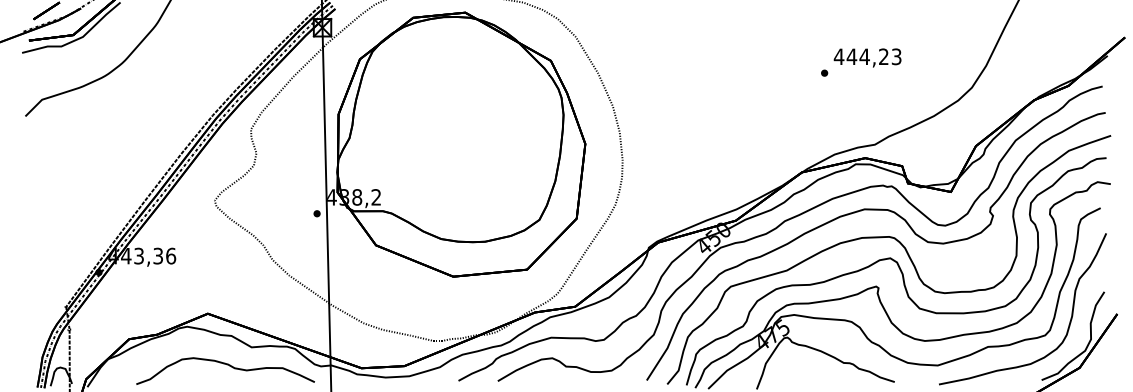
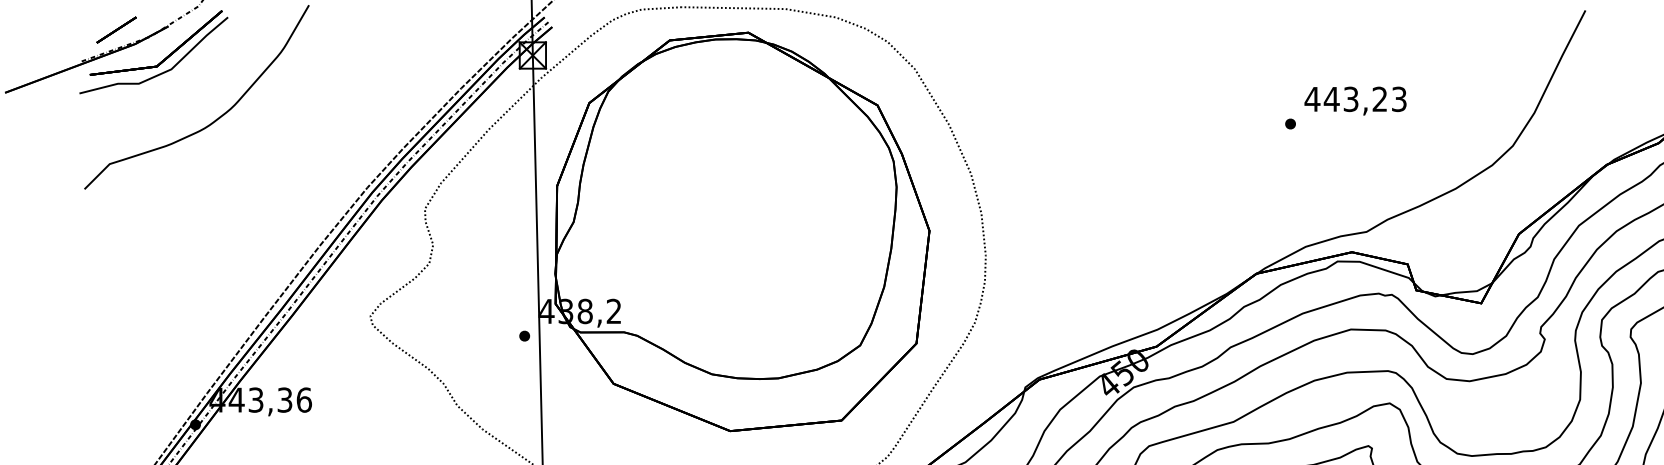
text: (864, 56) -> (1350, 98), 444,23 -> 443,23

